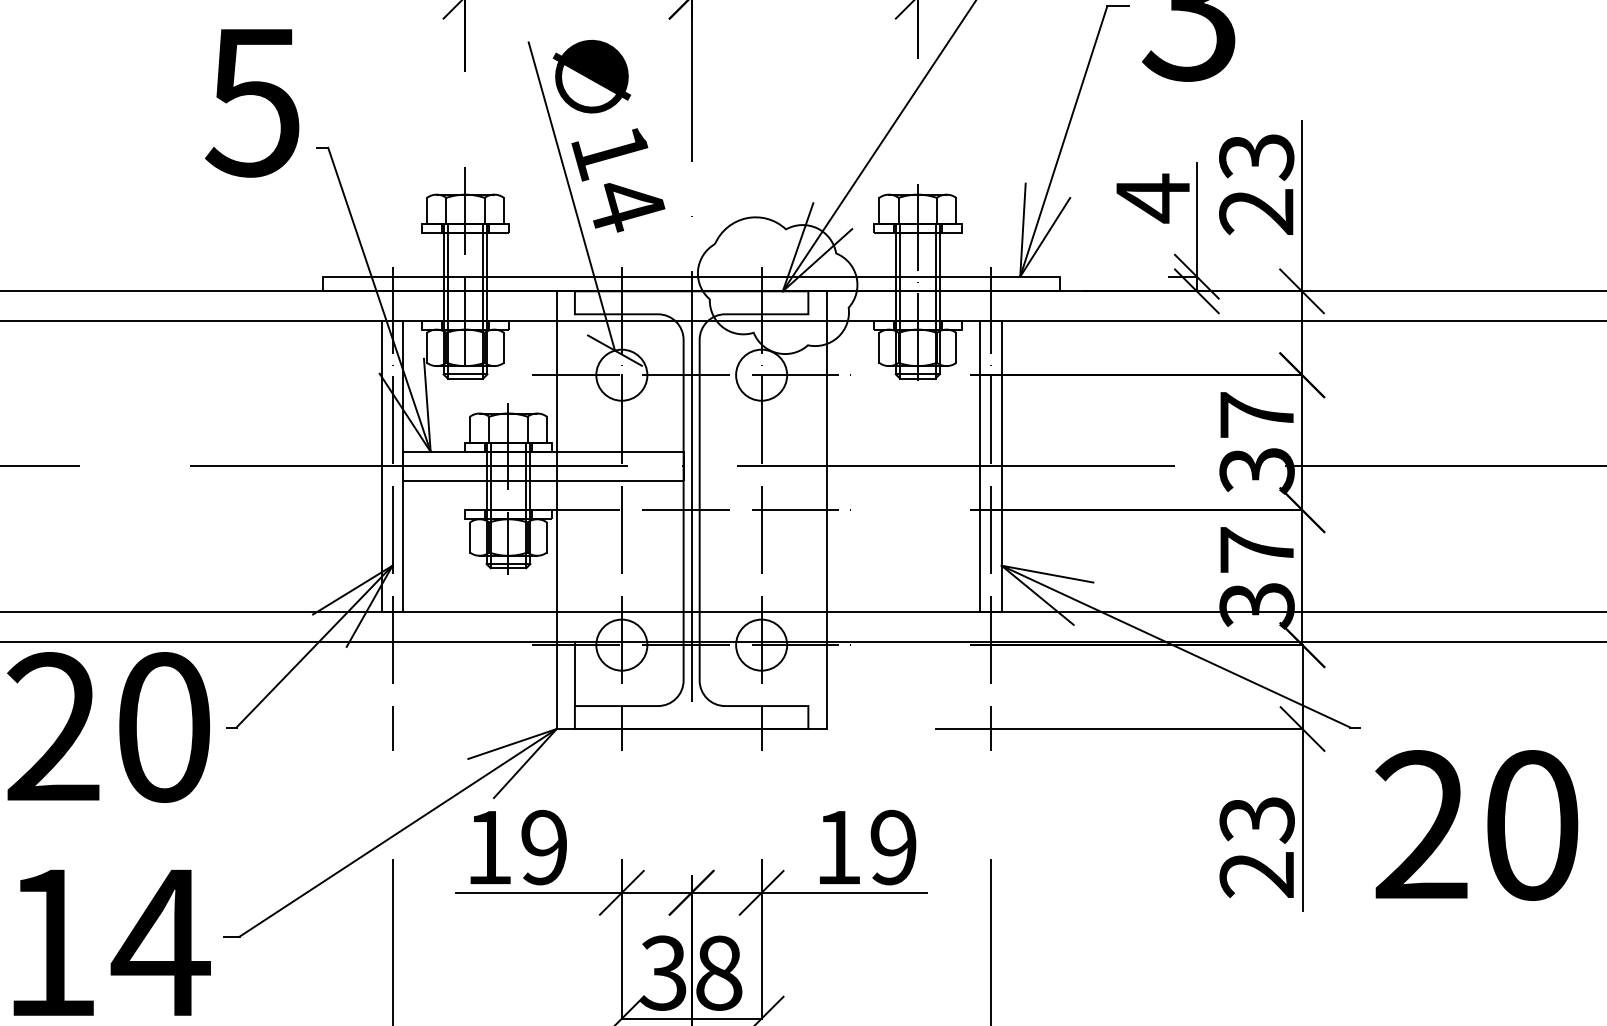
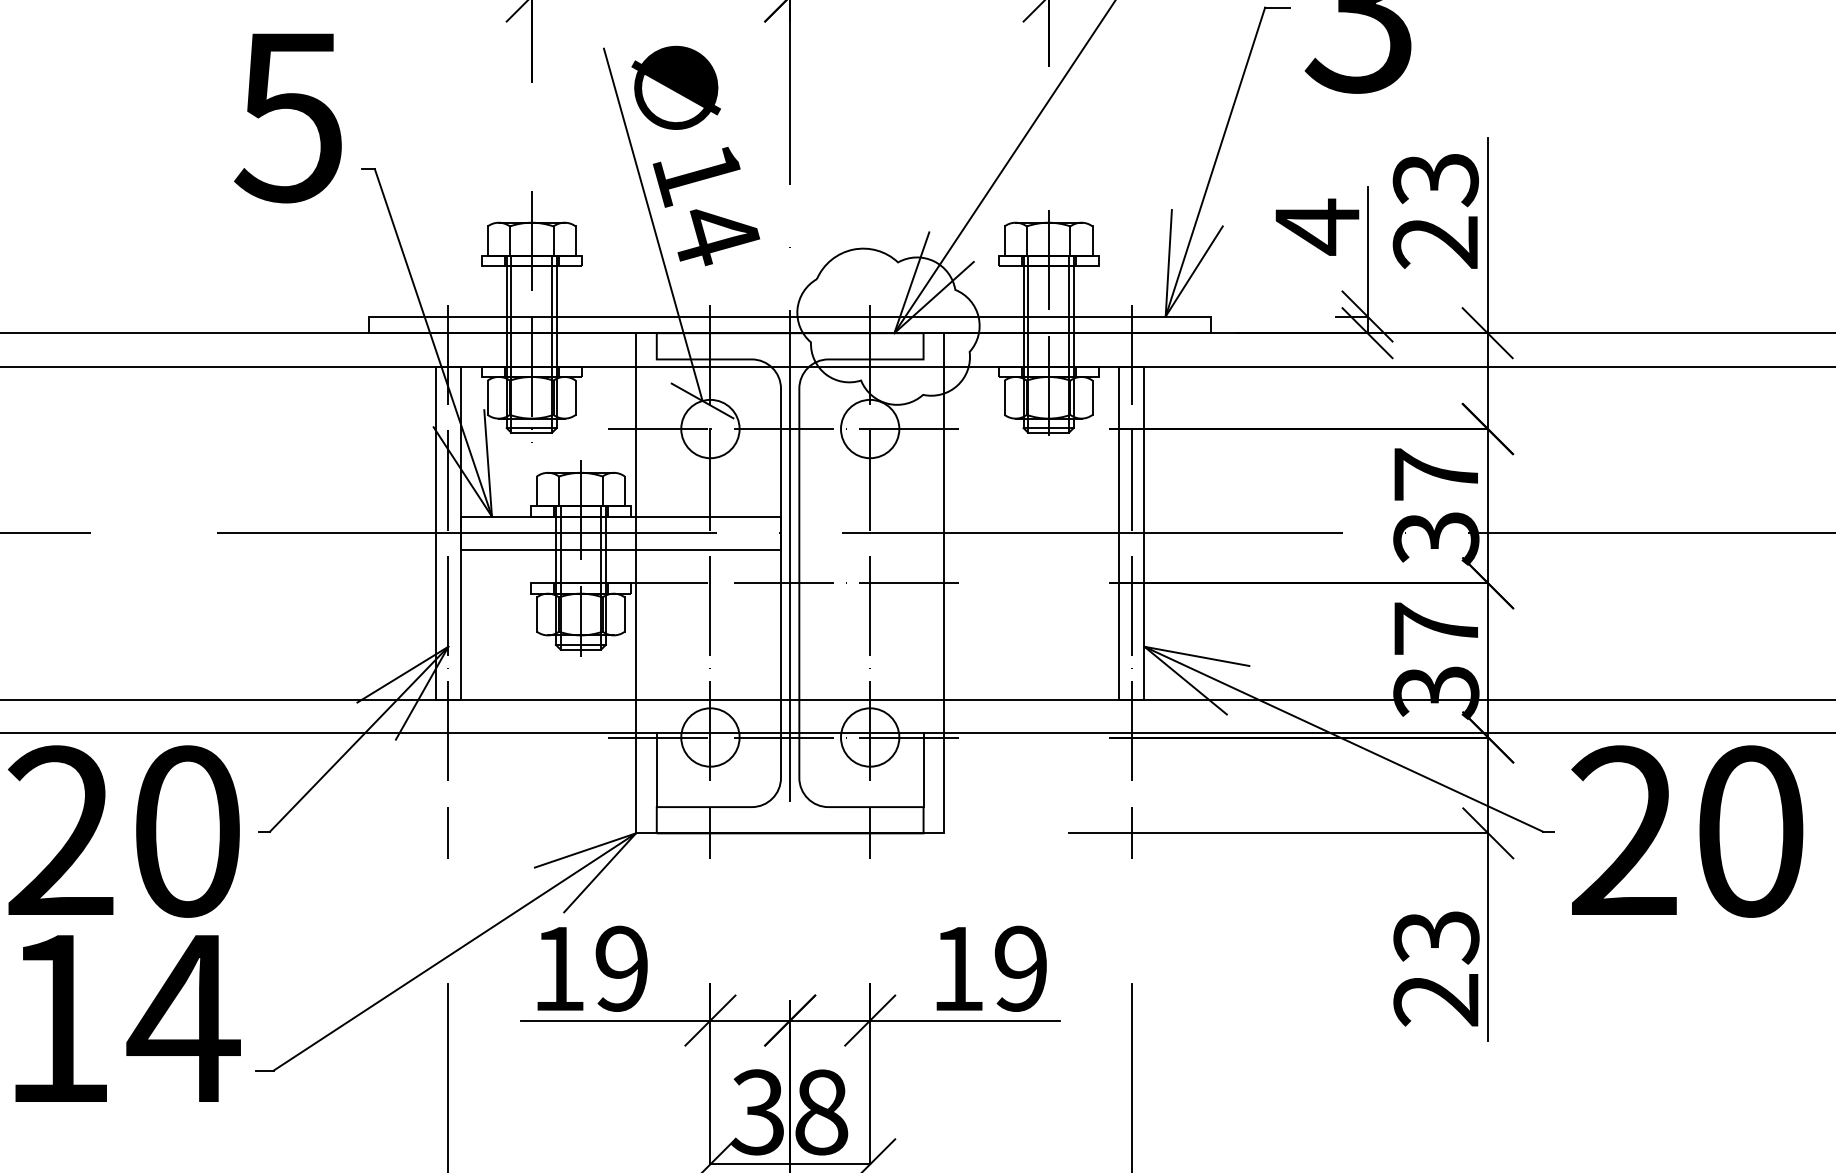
line: (808, 674) -> (923, 770), added
text: (1476, 825) -> (1687, 831), moved
text: (111, 942) -> (127, 1018), moved

